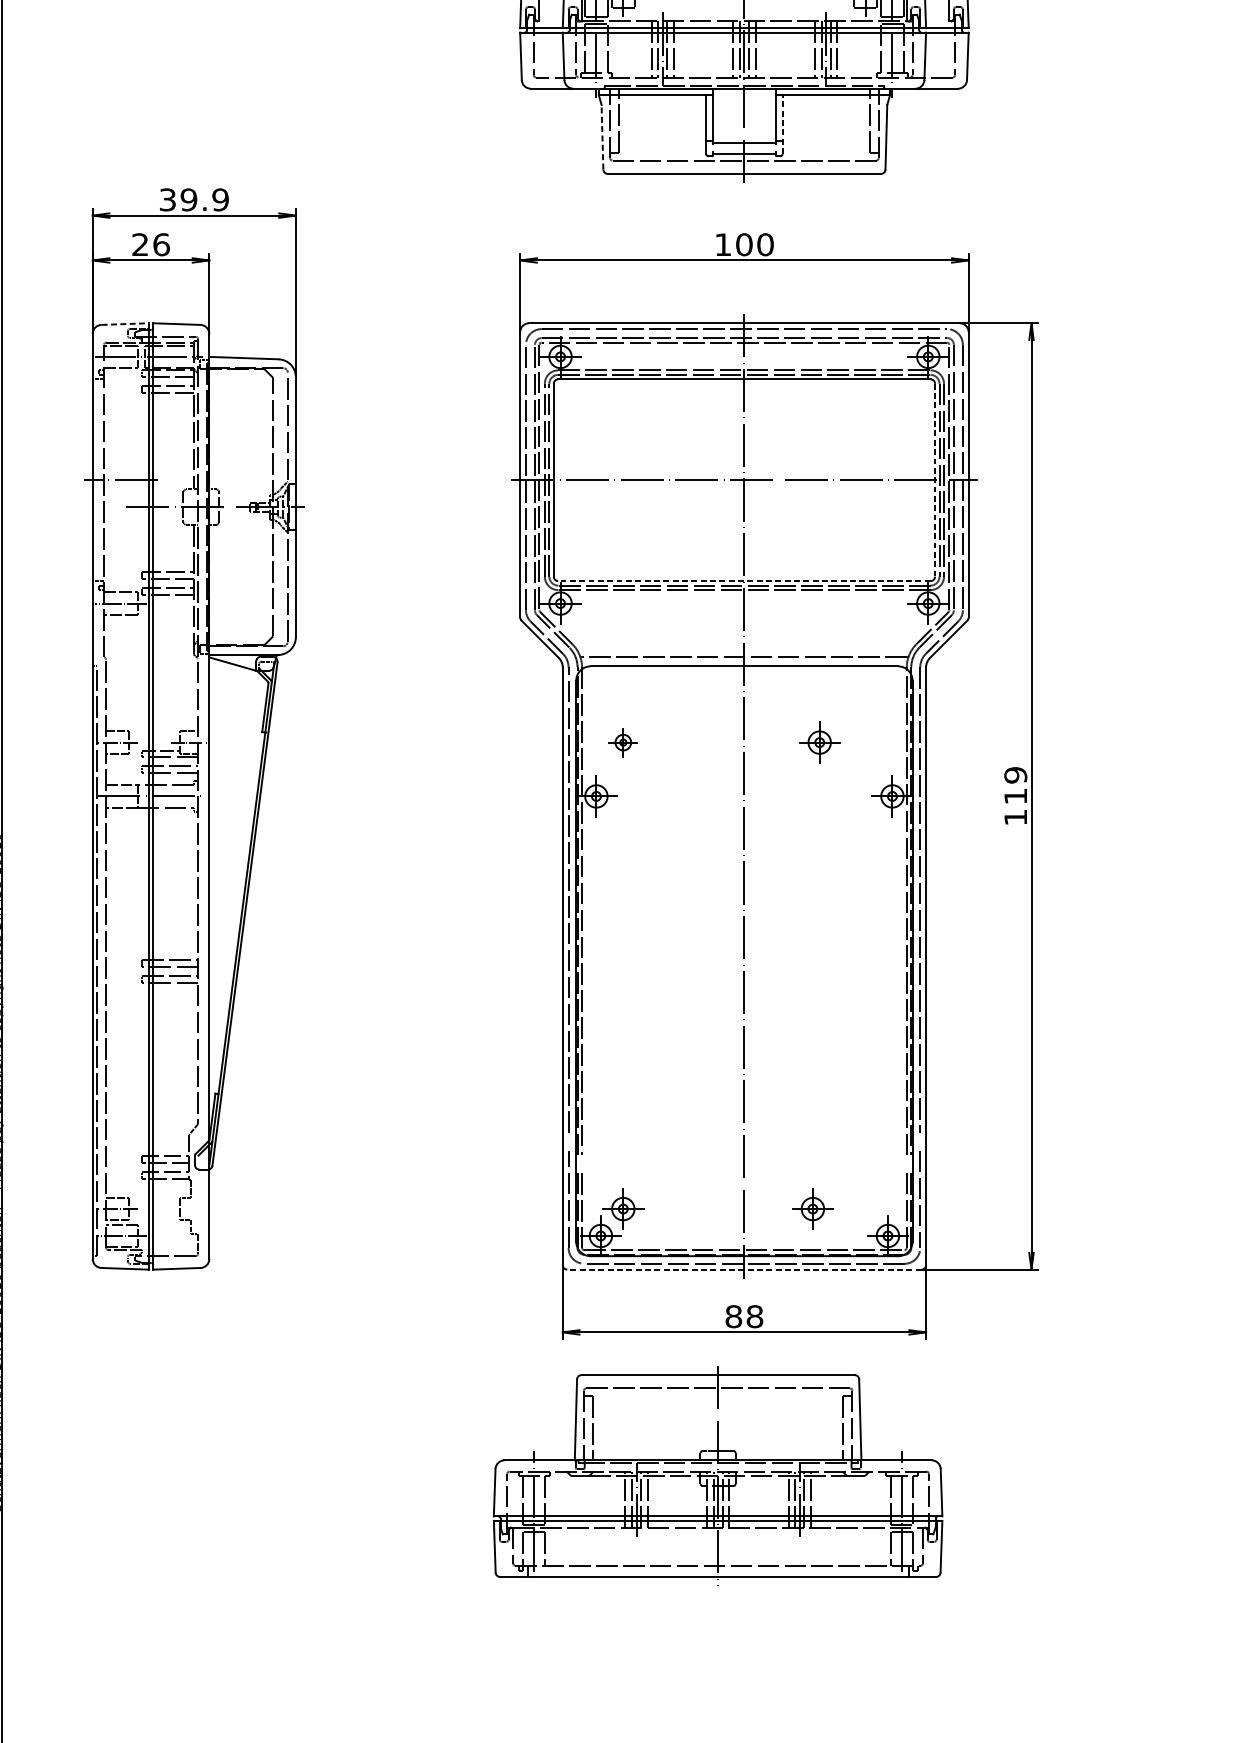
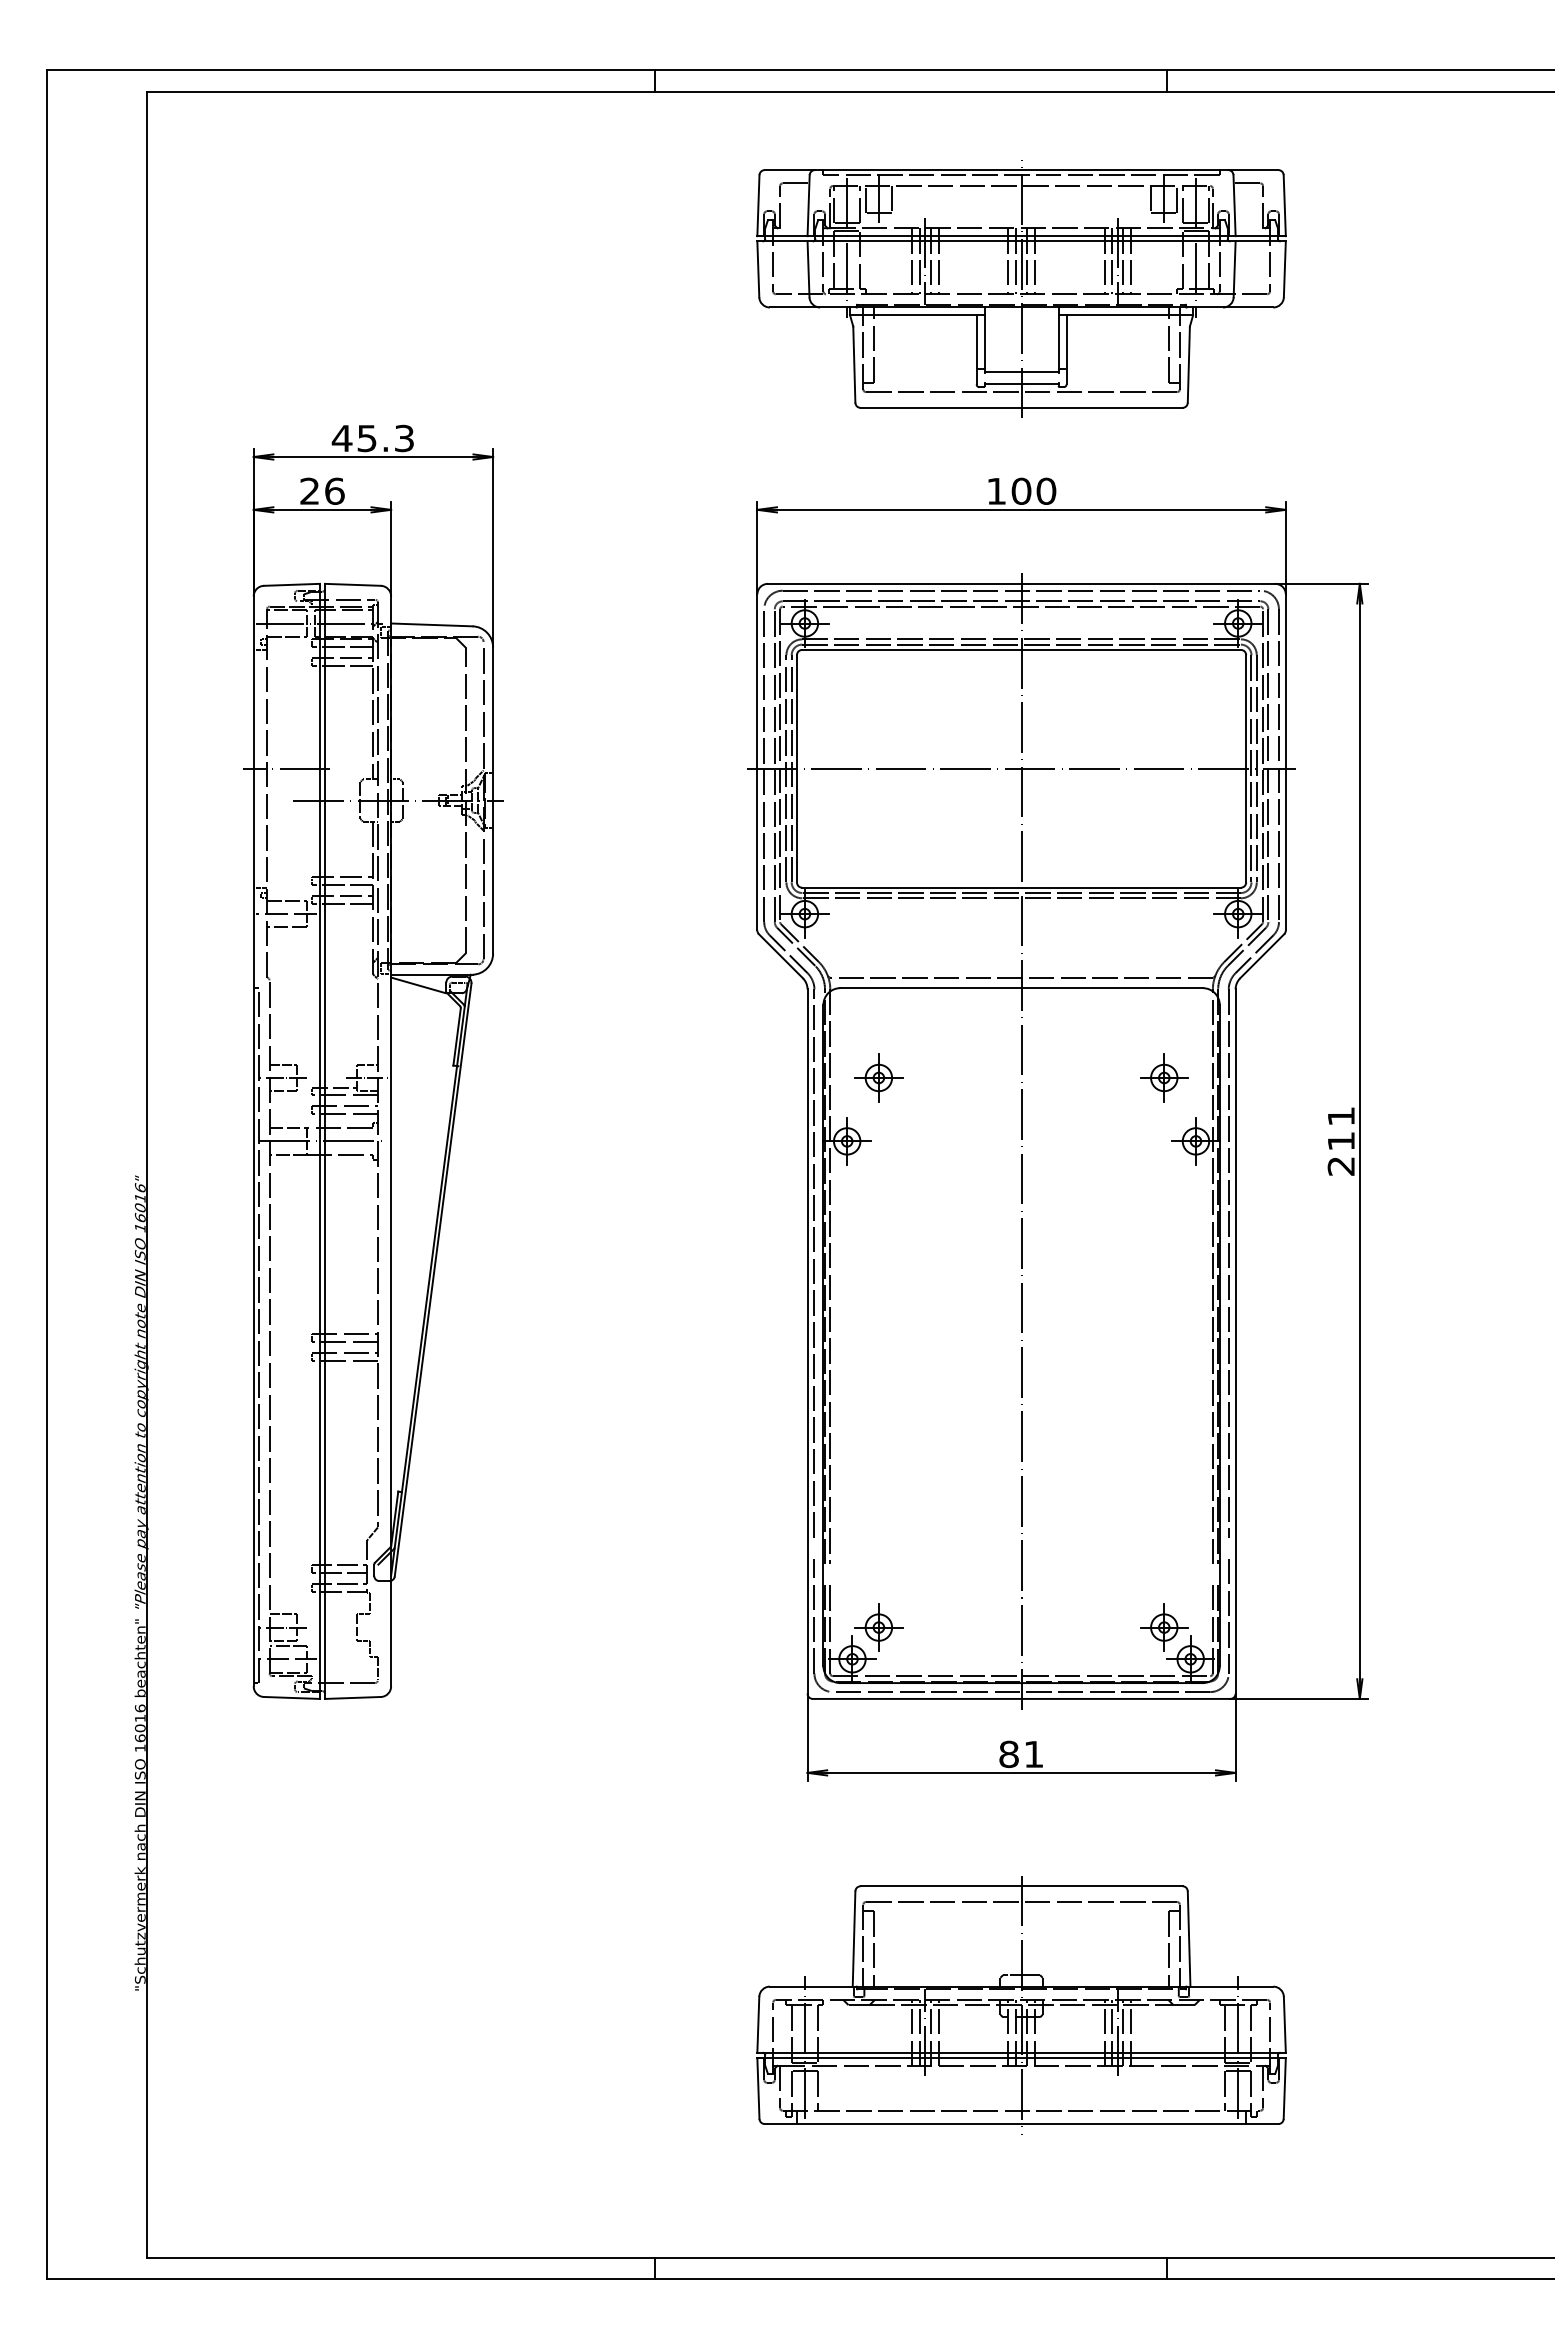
line: (782, 124) -> (1066, 349), dashed -> solid
line: (602, 137) -> (854, 364), dashed -> solid
text: (193, 199) -> (372, 438), 39.9 -> 45.3
line: (125, 323) -> (292, 584), dashed -> solid
line: (935, 479) -> (1246, 768), dashed -> solid
line: (744, 580) -> (1021, 887), dashed -> solid
part: (622, 742) -> (878, 1077), size x1.43
part: (819, 742) -> (1164, 1077), moved
text: (1015, 795) -> (1340, 1140), 119 -> 211
part: (813, 1209) -> (1164, 1627), moved
line: (744, 1269) -> (1021, 1698), dashed -> solid
text: (754, 1316) -> (1033, 1754), 88 -> 81
part: (718, 1476) -> (1021, 2005), moved

